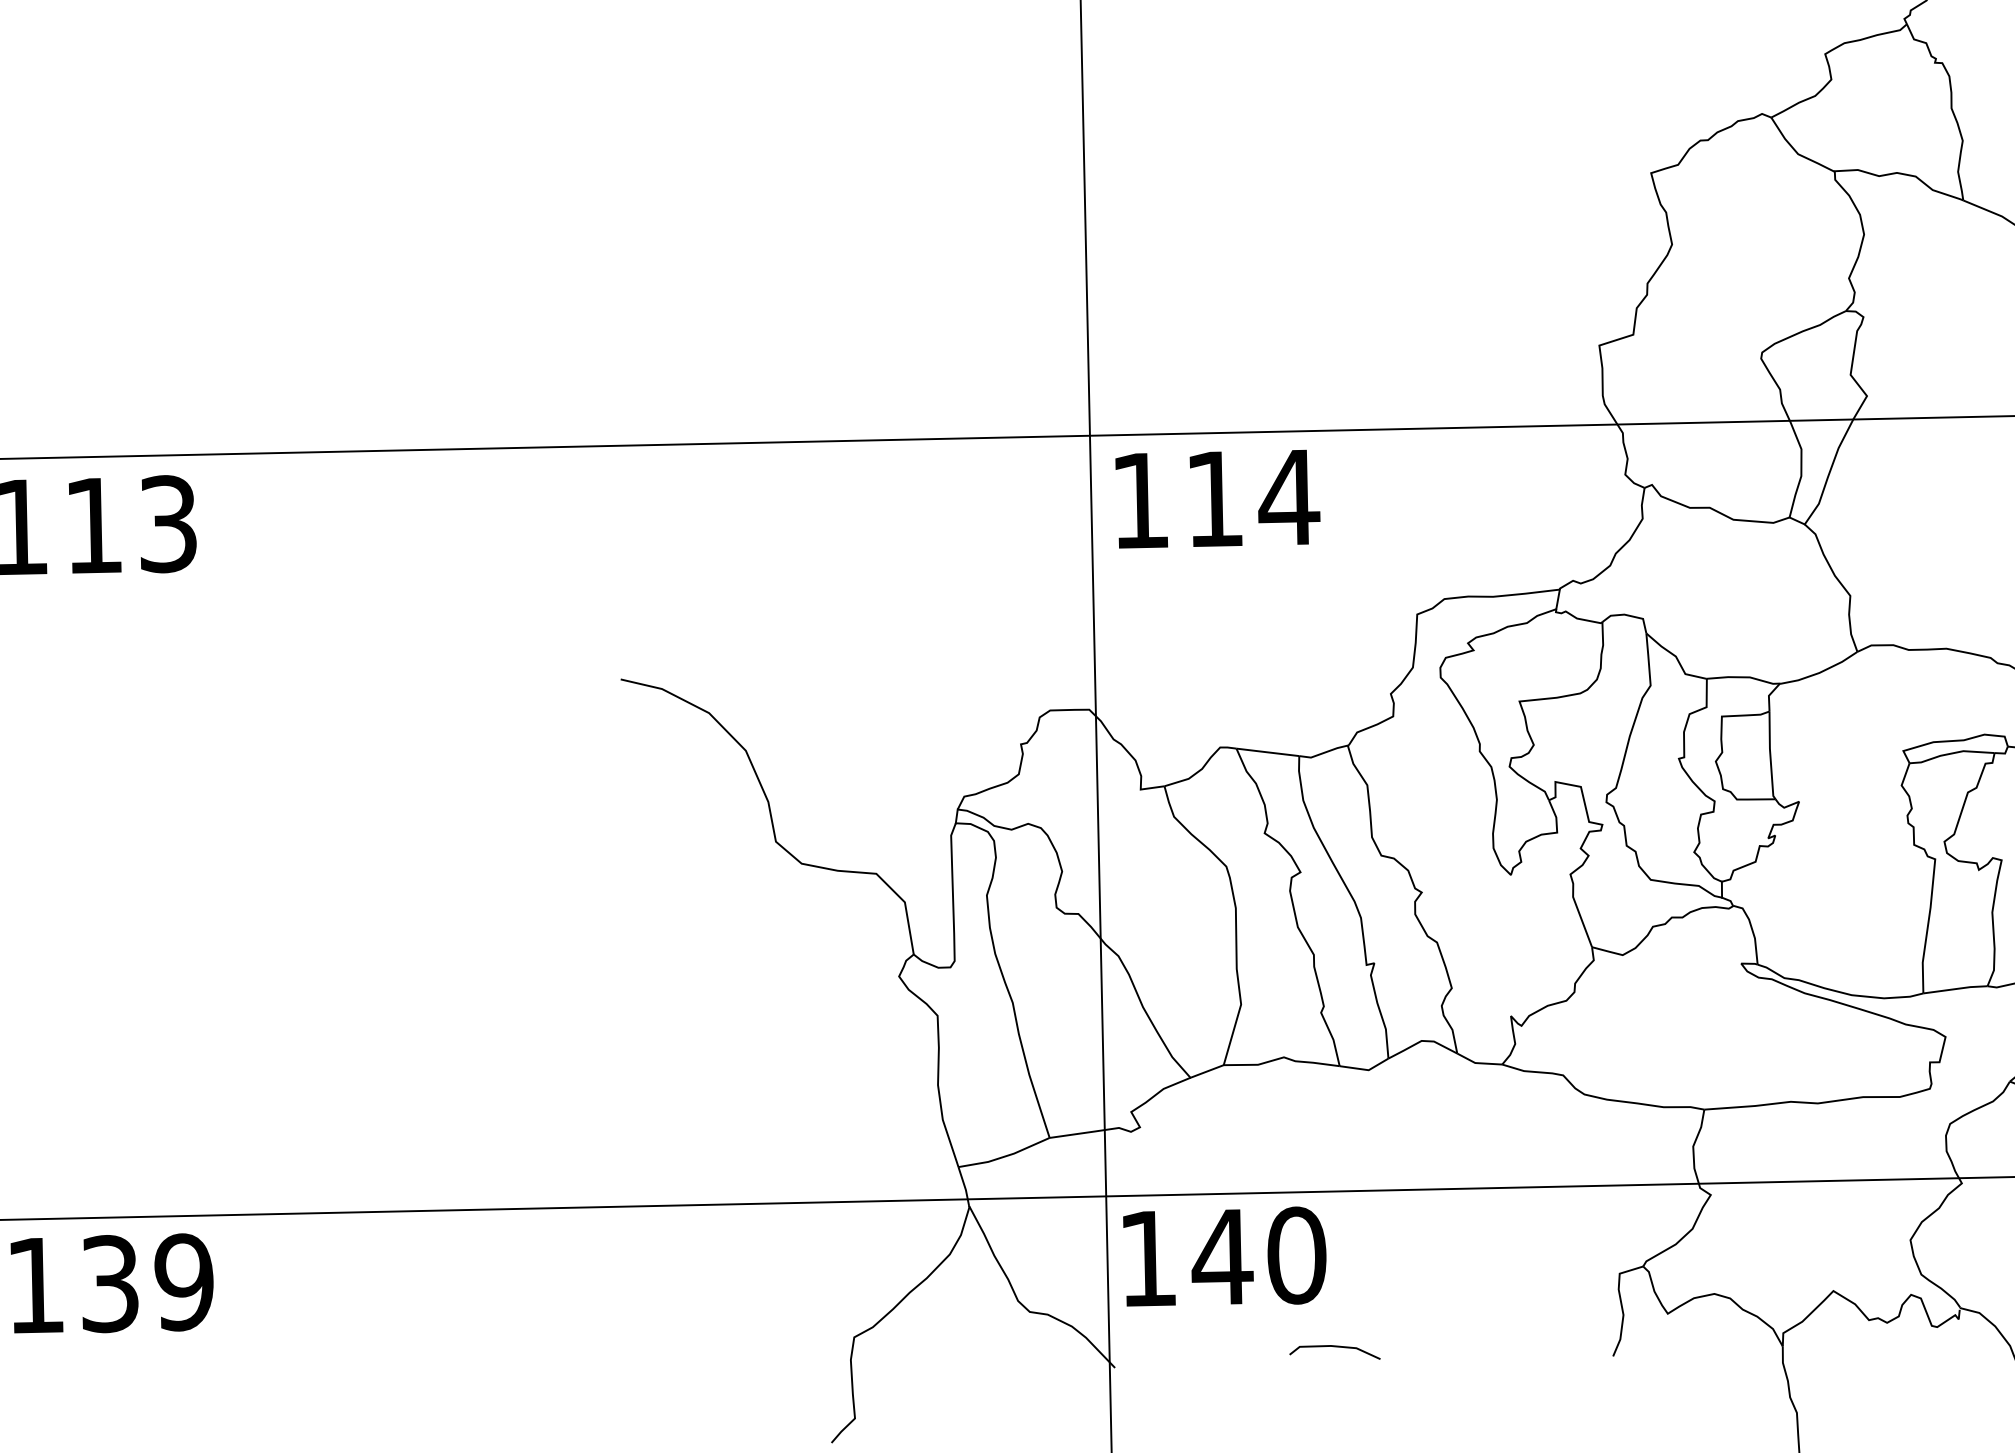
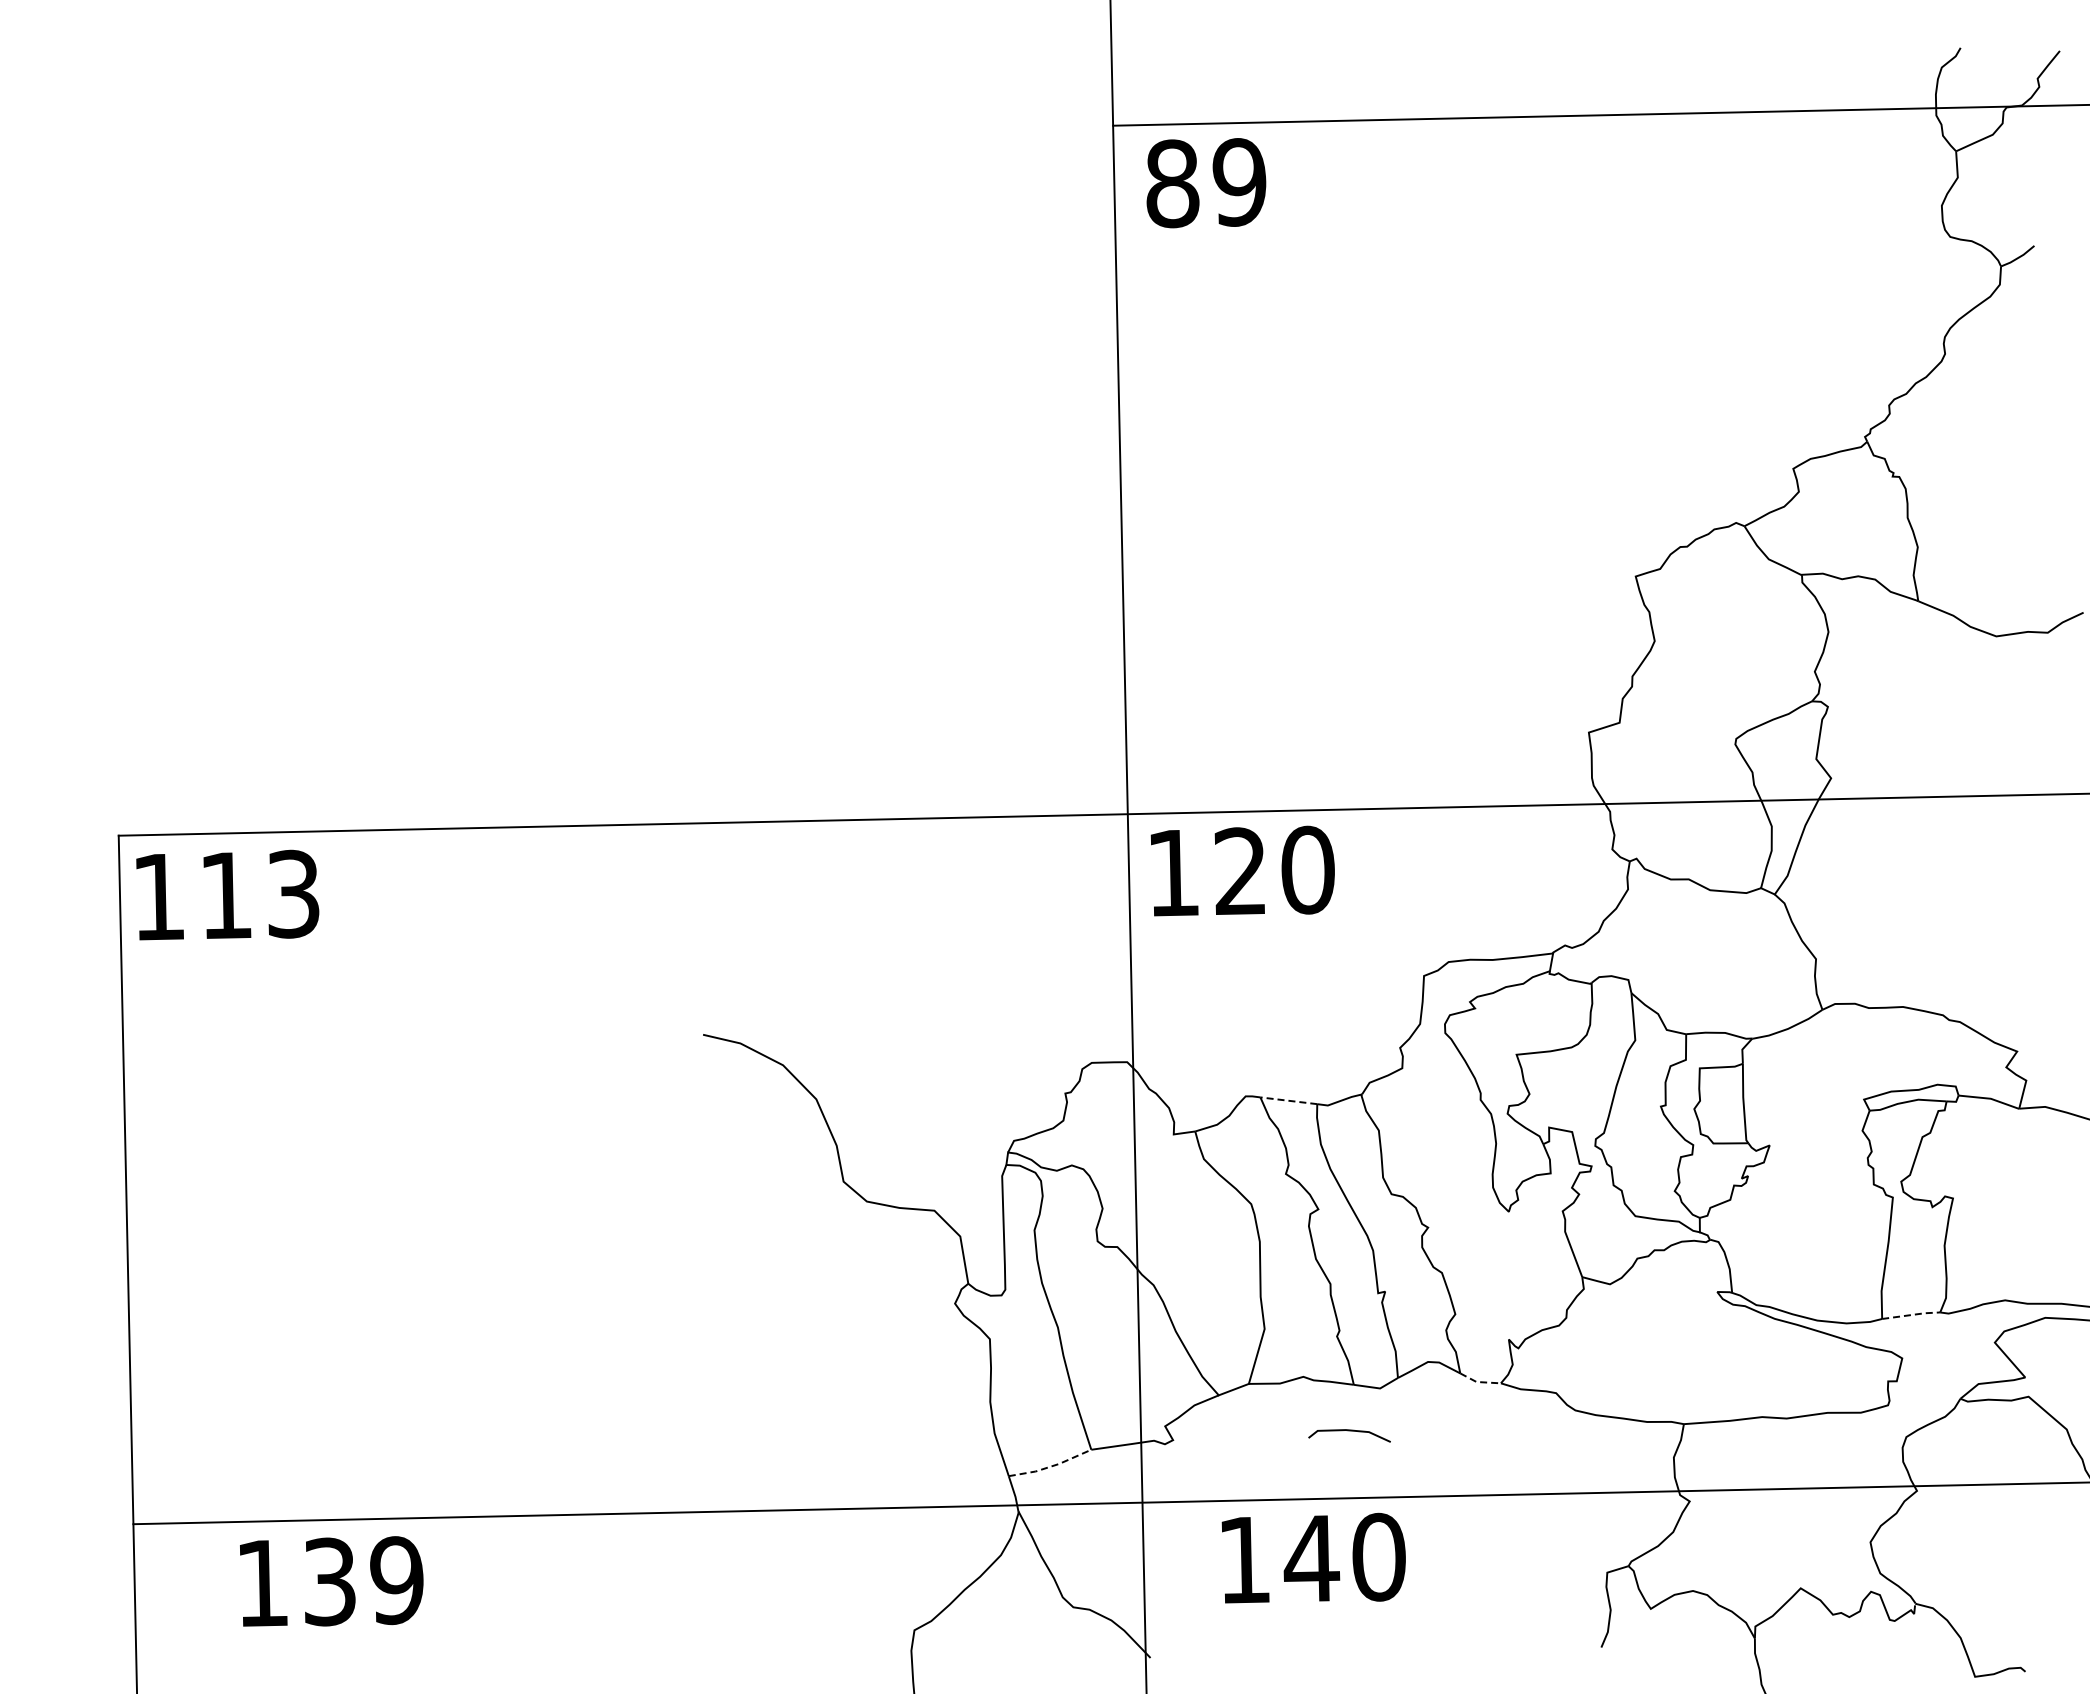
text: (1253, 496) -> (1275, 869), 114 -> 120
line: (1267, 752) -> (1288, 1100), solid -> dashed
line: (1955, 988) -> (1911, 1314), solid -> dashed
line: (1478, 1063) -> (1479, 1382), solid -> dashed
line: (1005, 1156) -> (1051, 1466), solid -> dashed
text: (1224, 1255) -> (1313, 1557), moved
text: (111, 1283) -> (331, 1581), moved
line: (1334, 1347) -> (1349, 1431), moved

